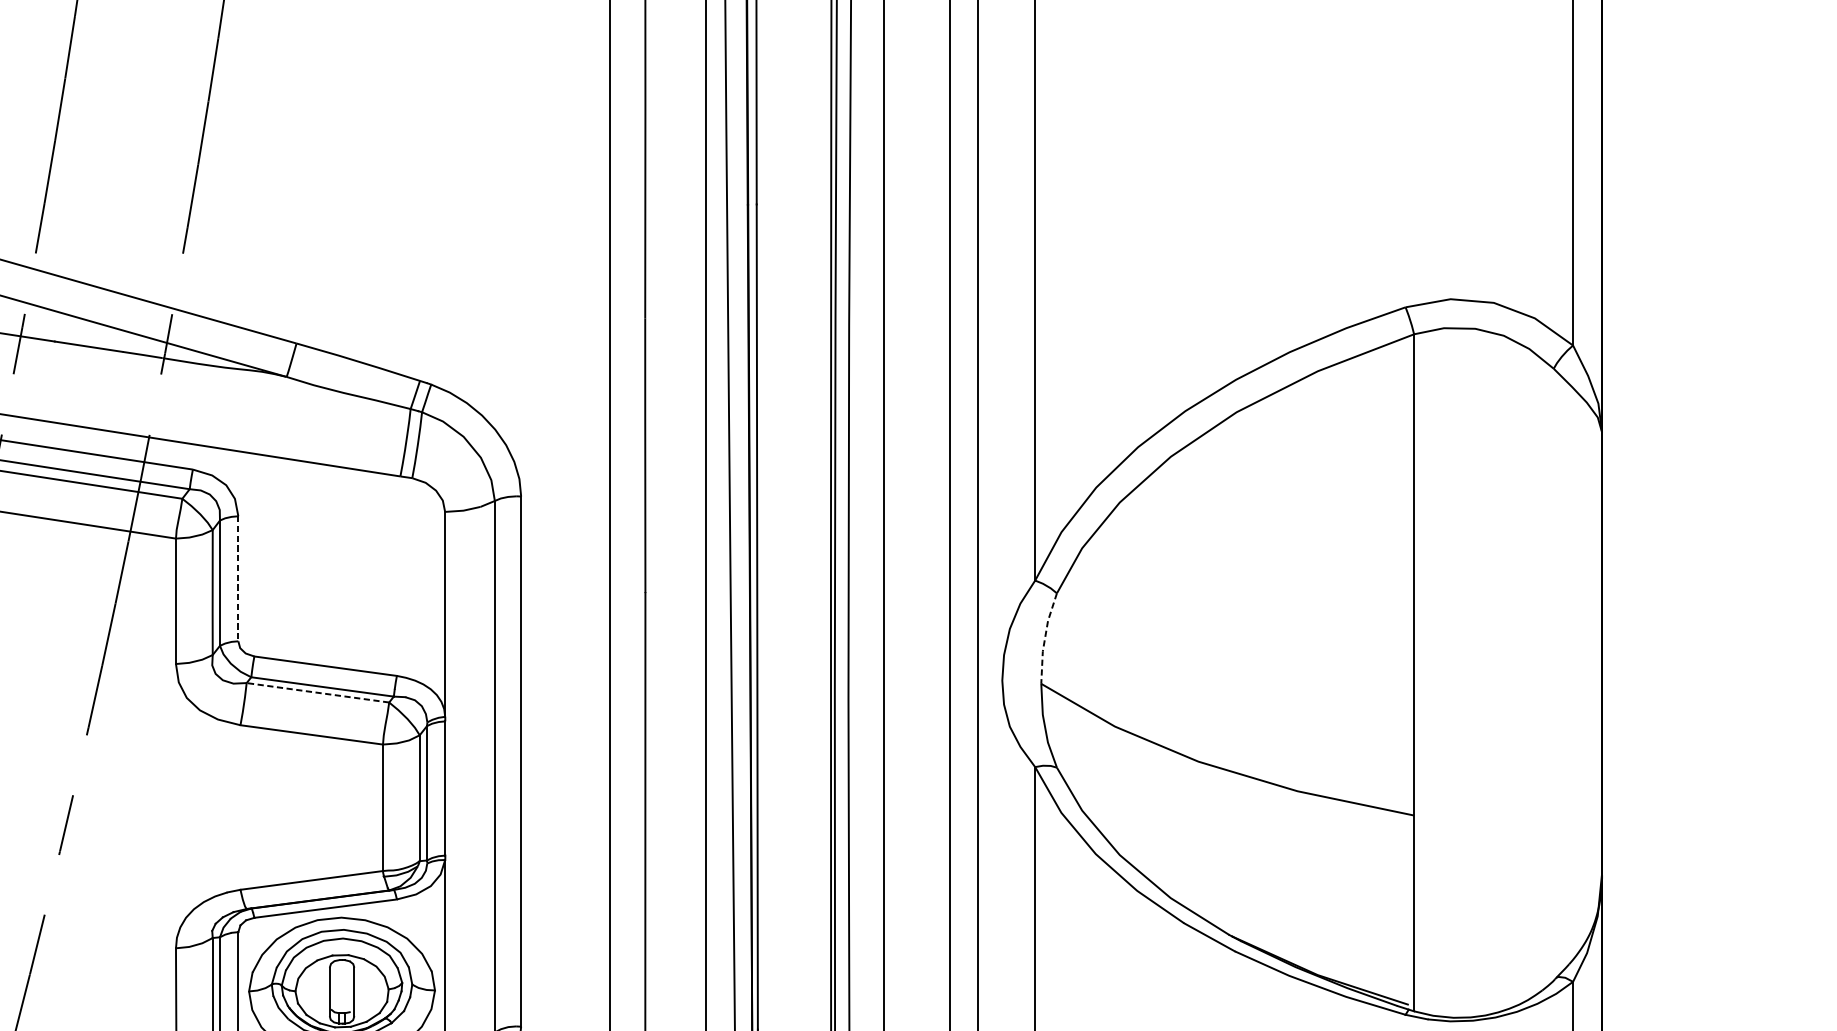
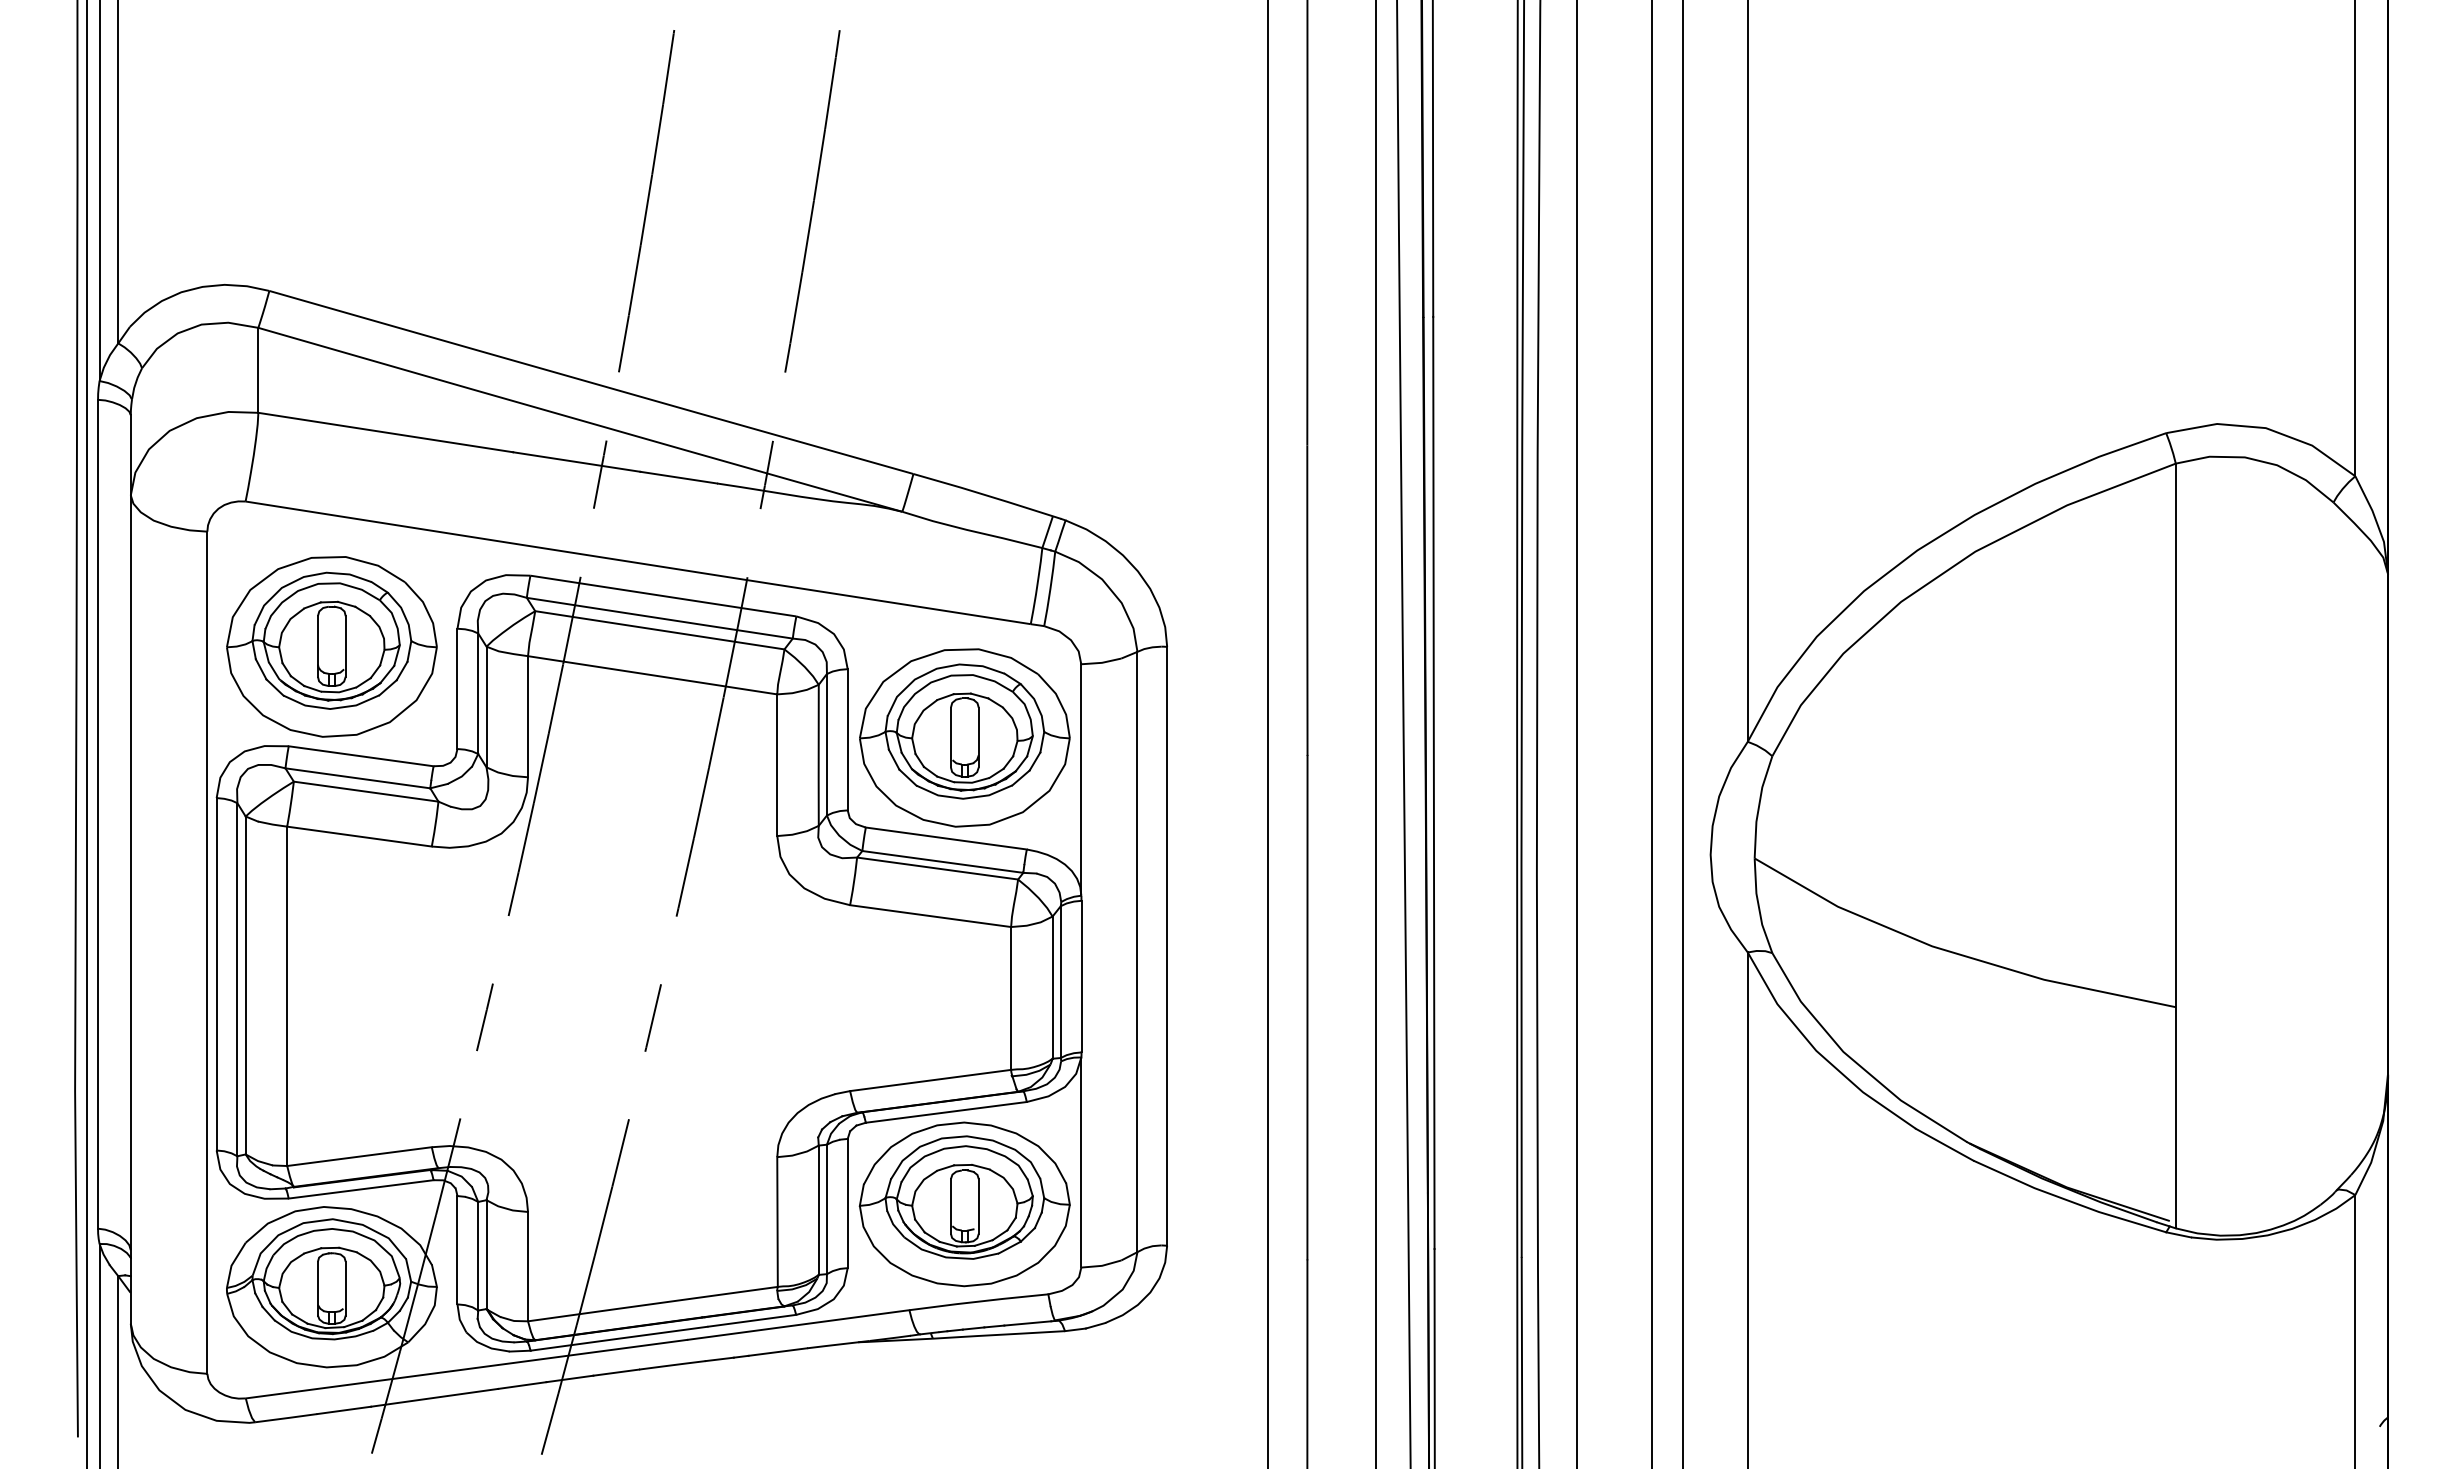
part: (341, 576) -> (964, 737), added
line: (238, 578) -> (847, 739), dashed -> solid
line: (1045, 637) -> (1759, 806), dashed -> solid
line: (317, 692) -> (937, 868), dashed -> solid

